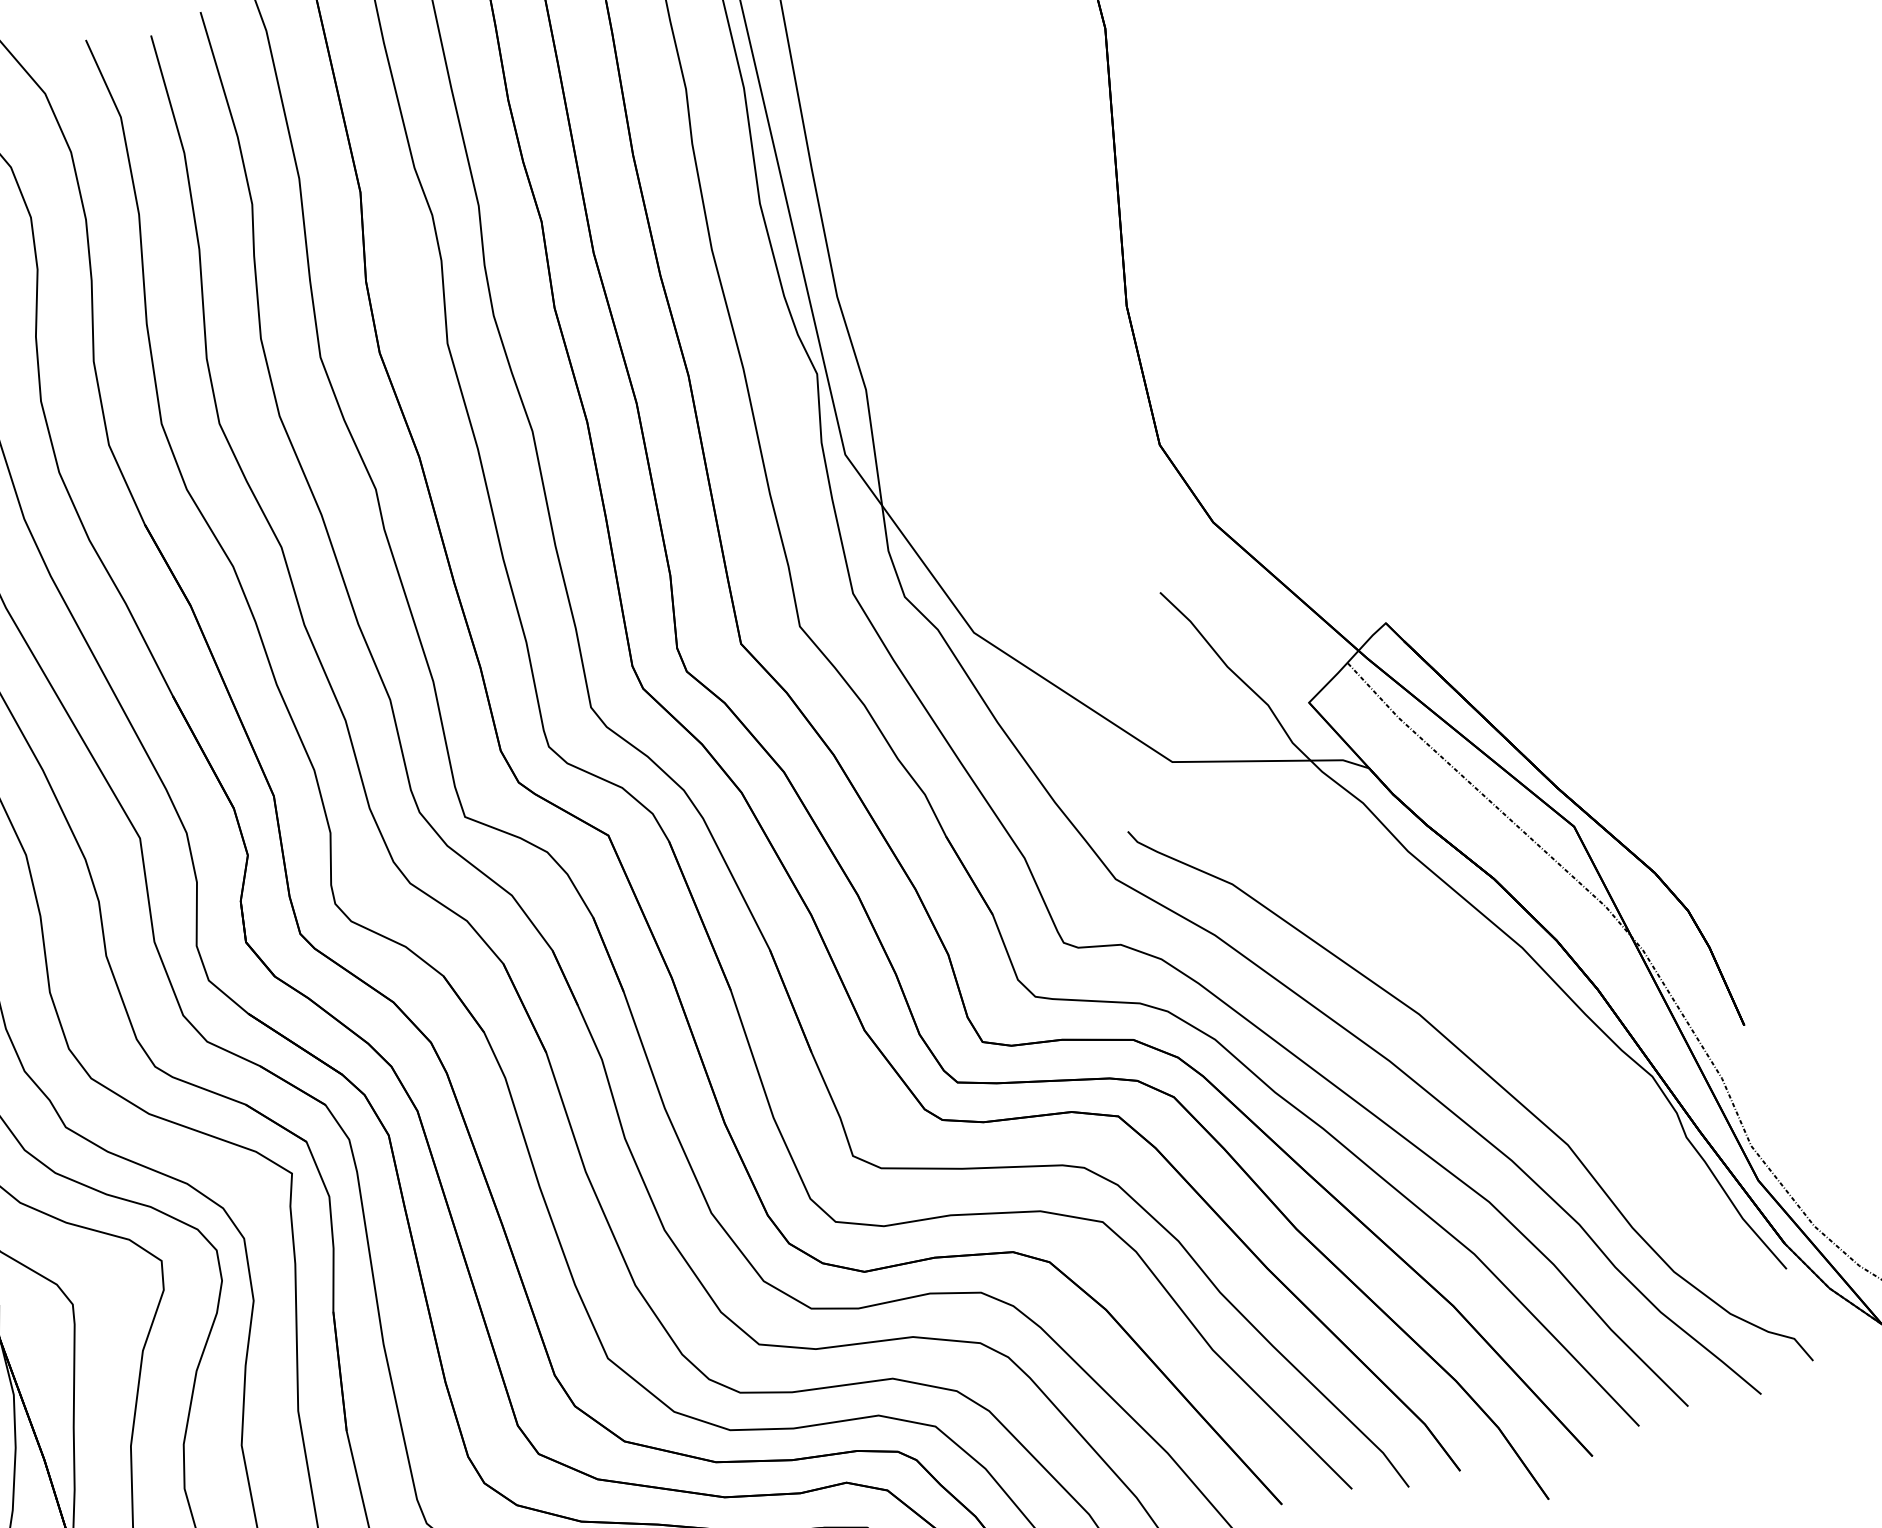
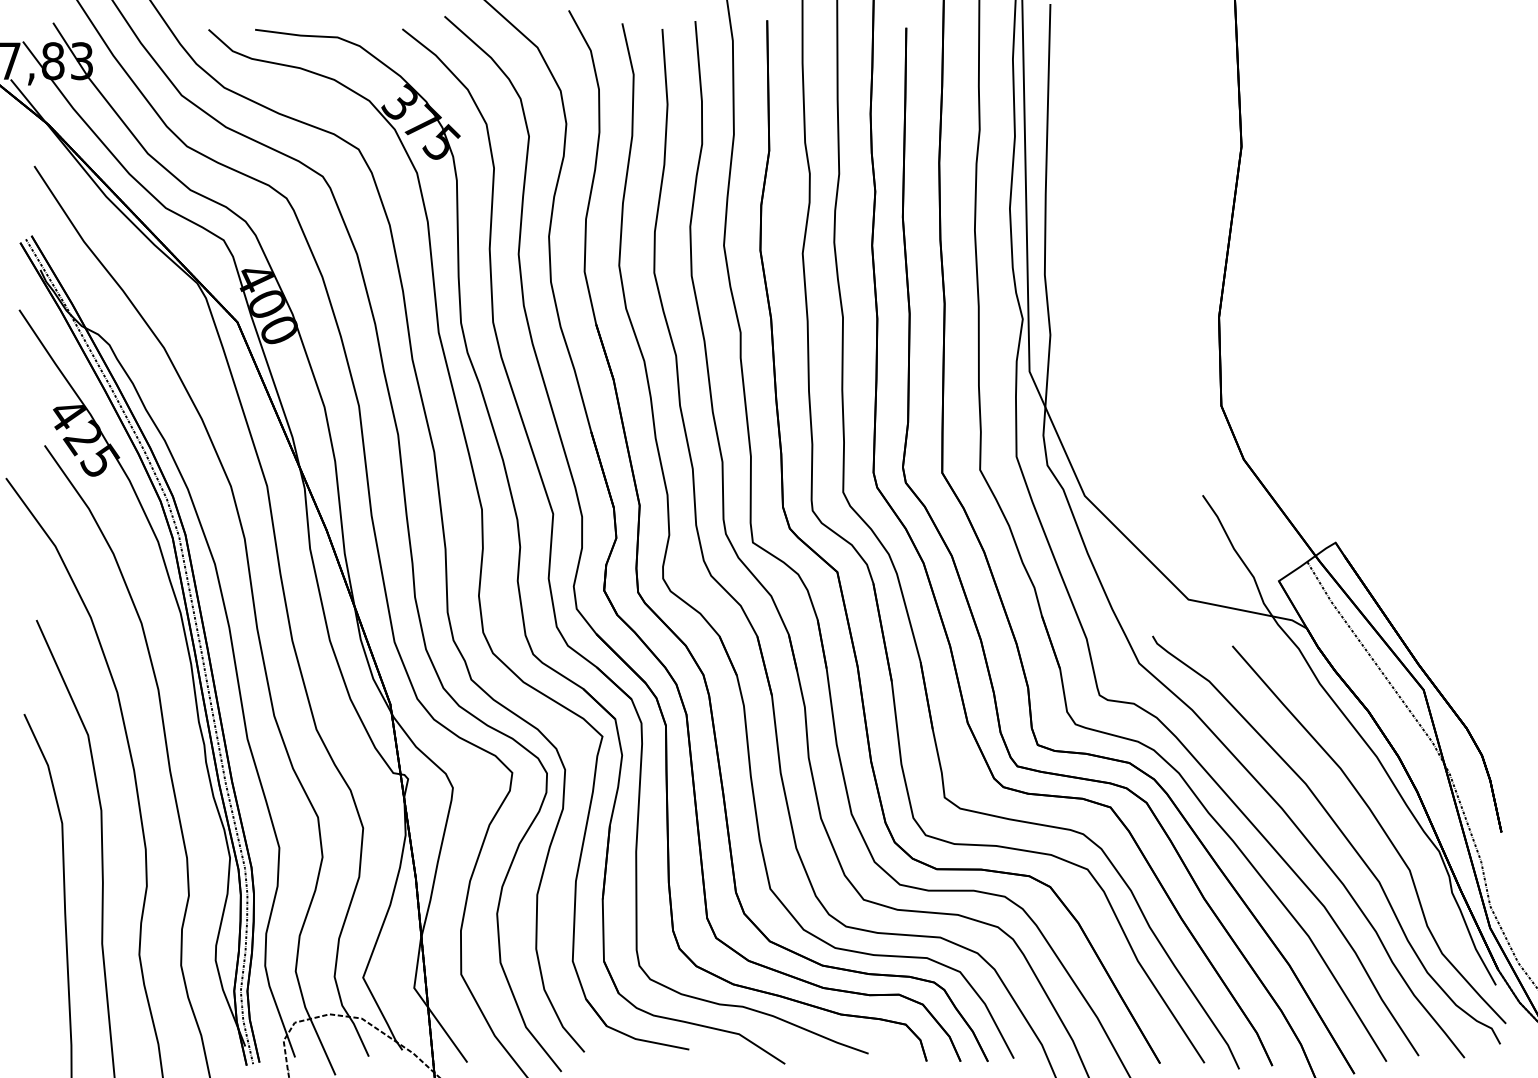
part: (1551, 1058) -> (1380, 827), added

